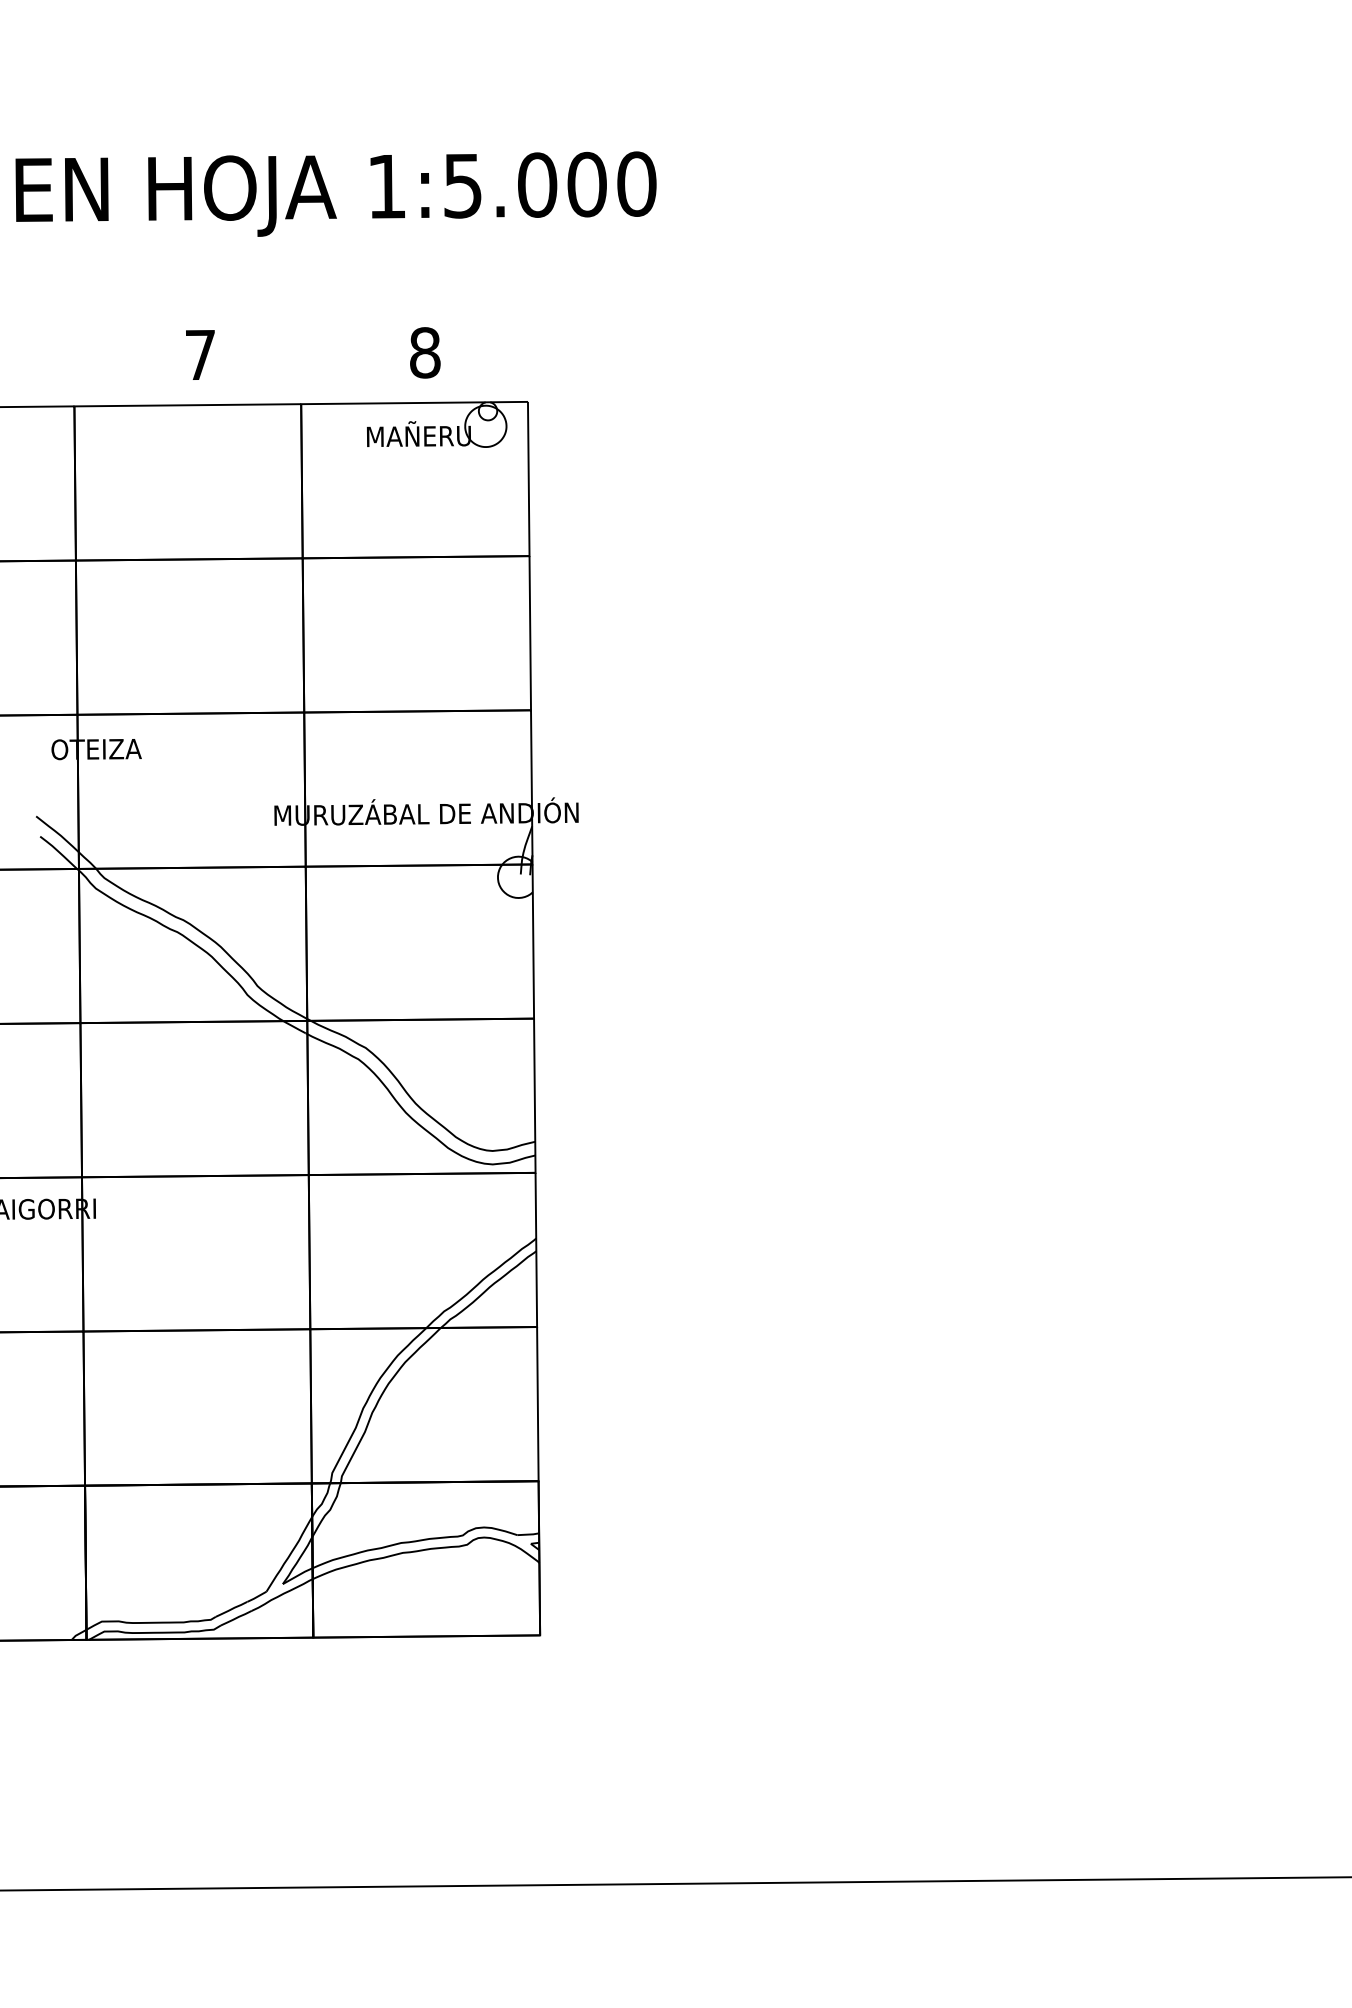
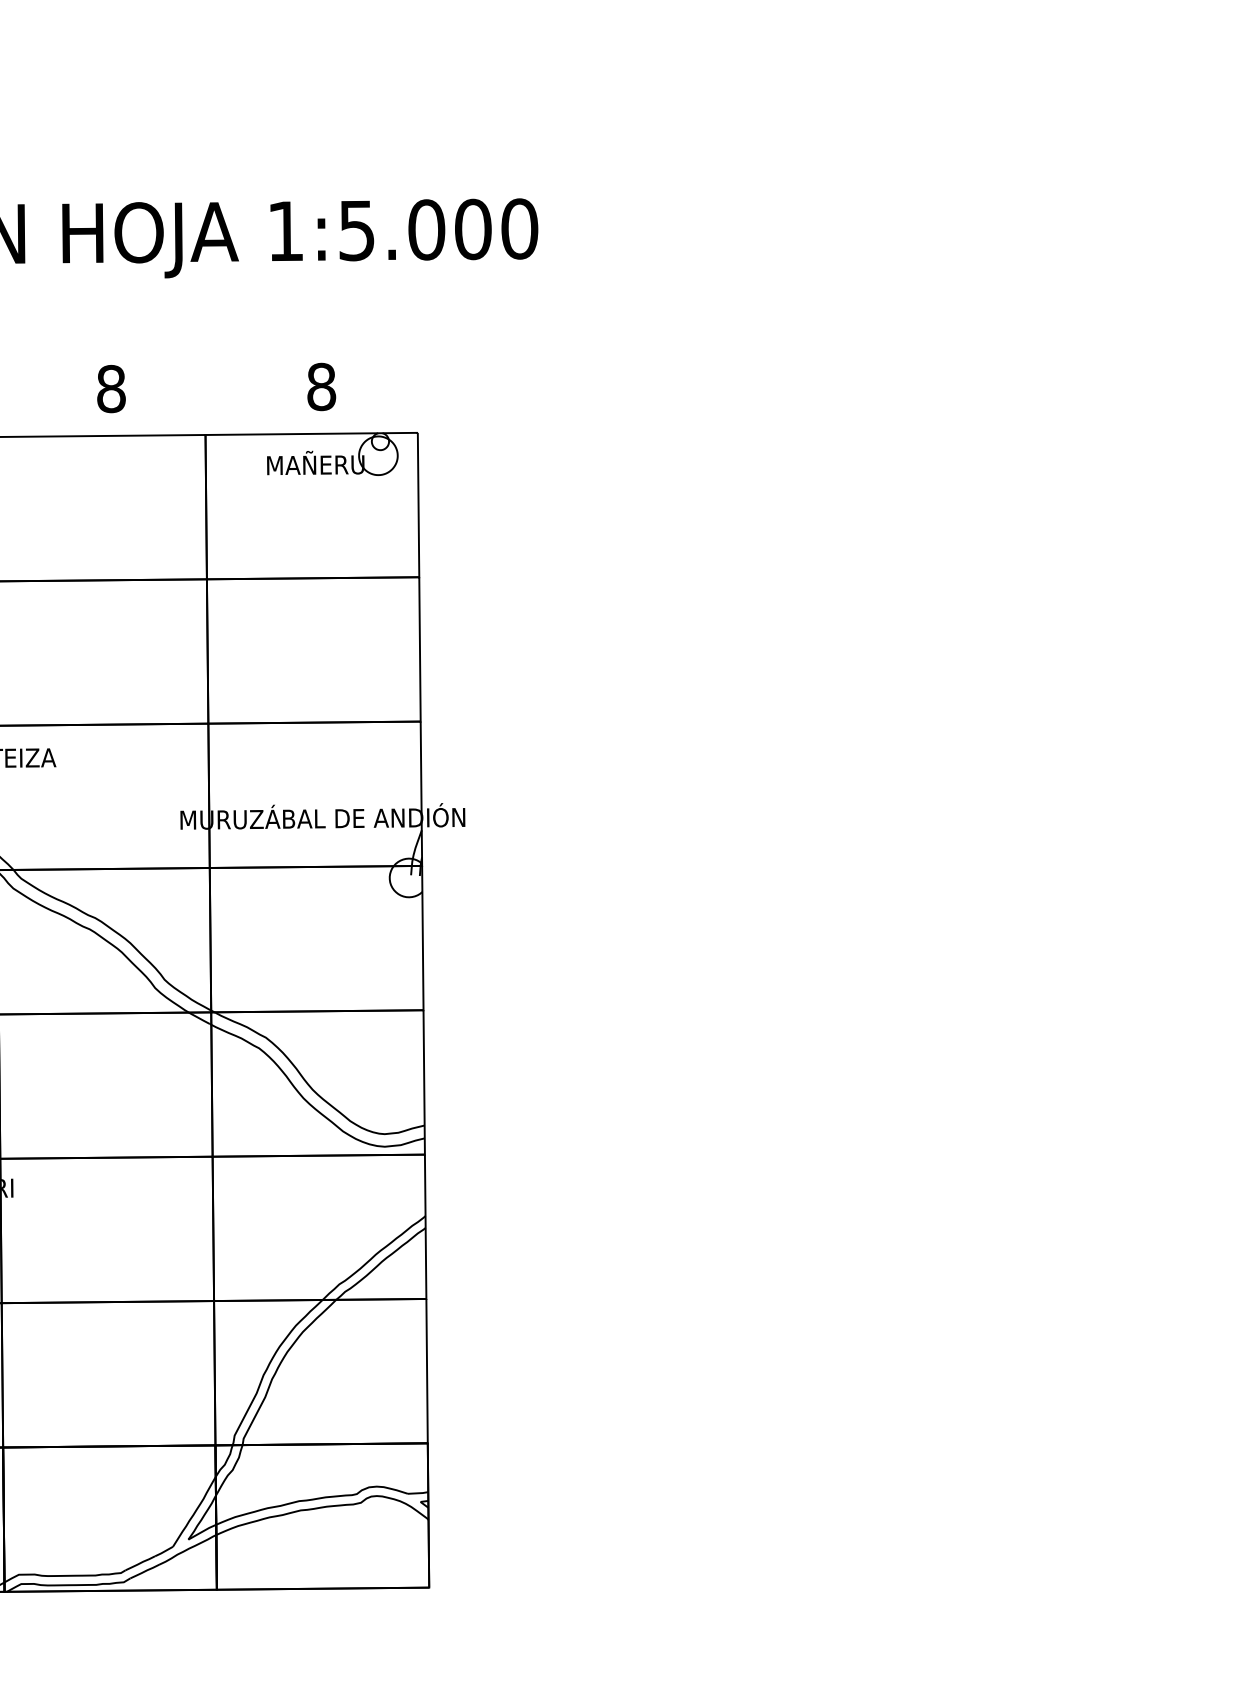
text: (200, 354) -> (111, 388), 7 -> 8

